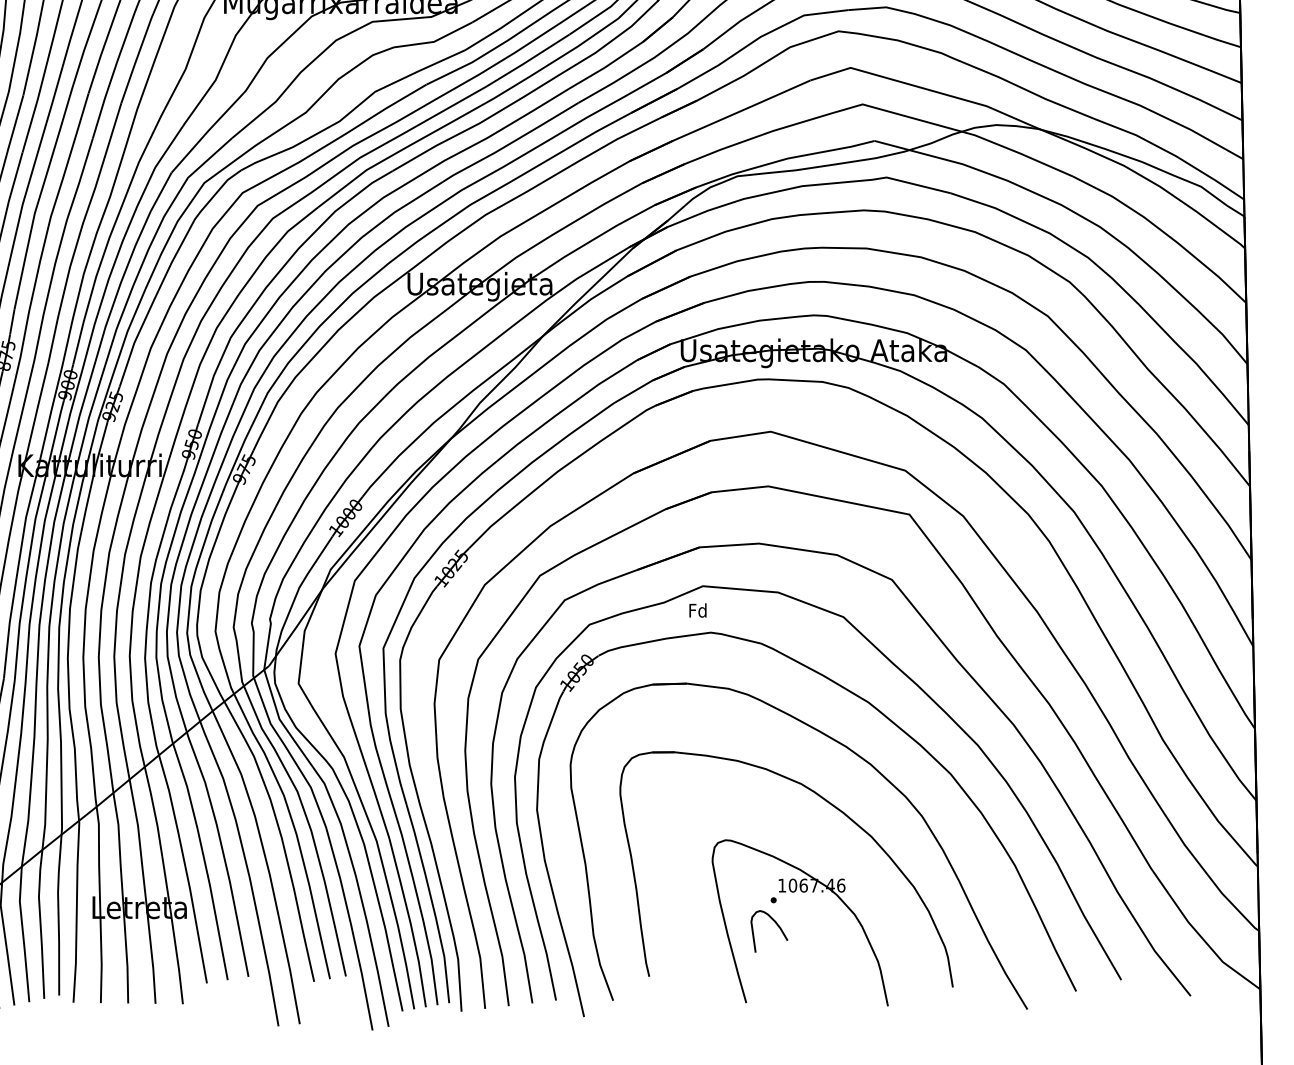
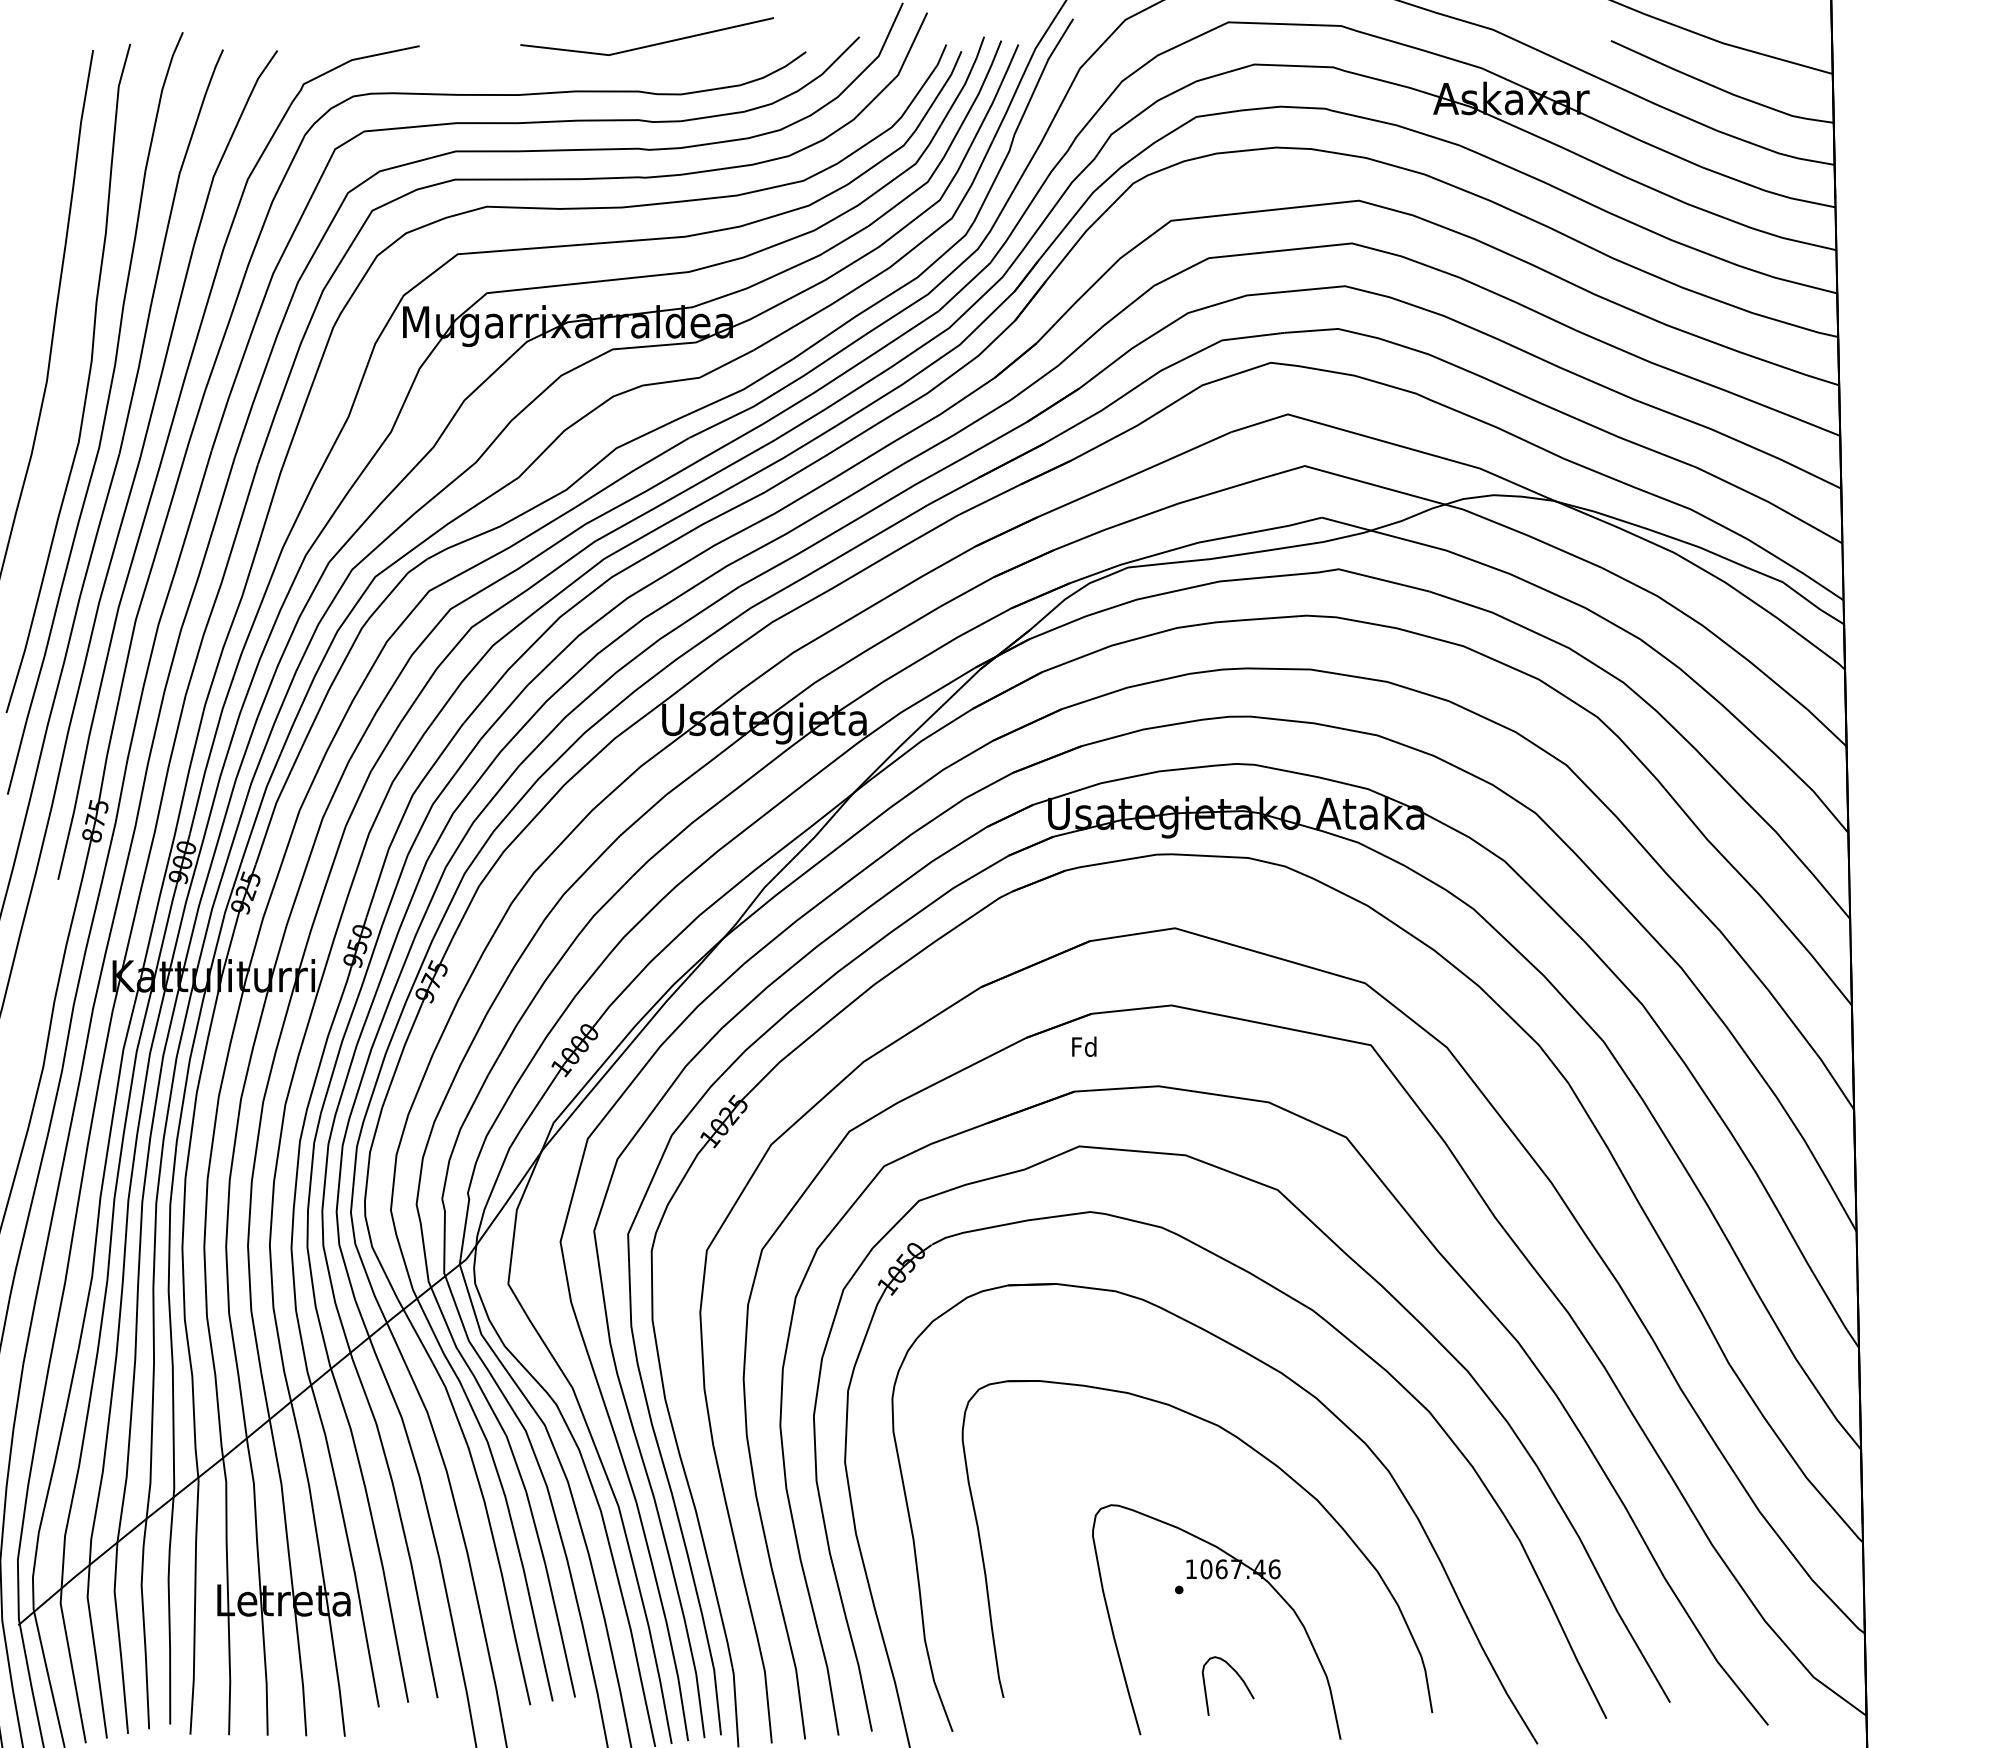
text: (698, 610) -> (1084, 1046), moved
curve: (775, 924) -> (1237, 1675), moved

